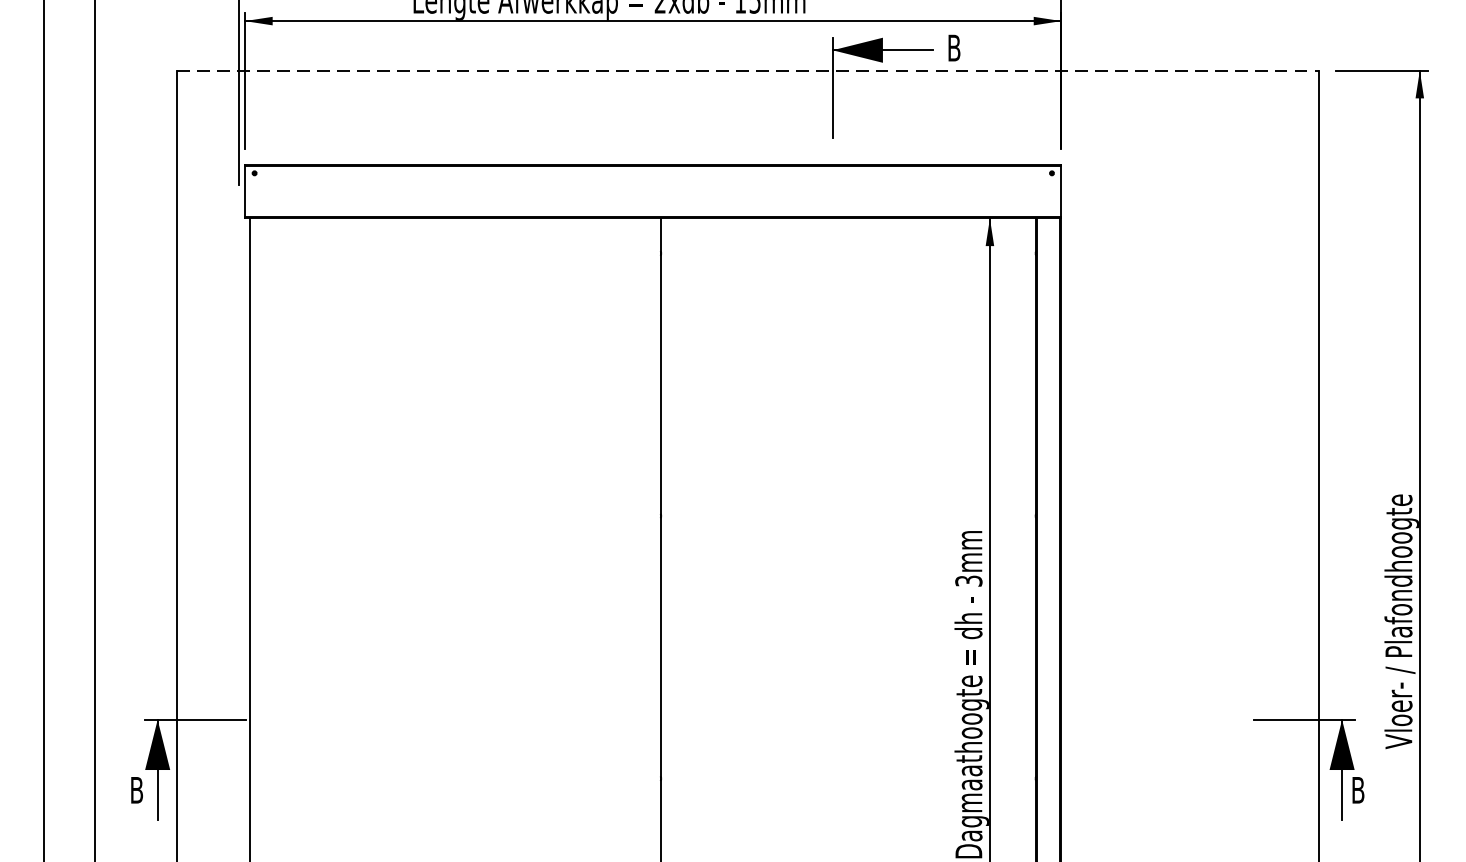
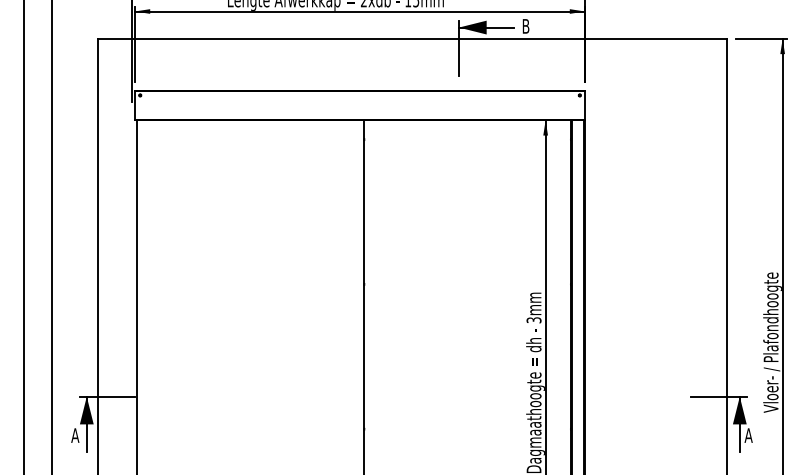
line: (748, 70) -> (412, 38), dashed -> solid
text: (137, 790) -> (75, 435), B -> A
text: (1357, 790) -> (748, 435), B -> A

